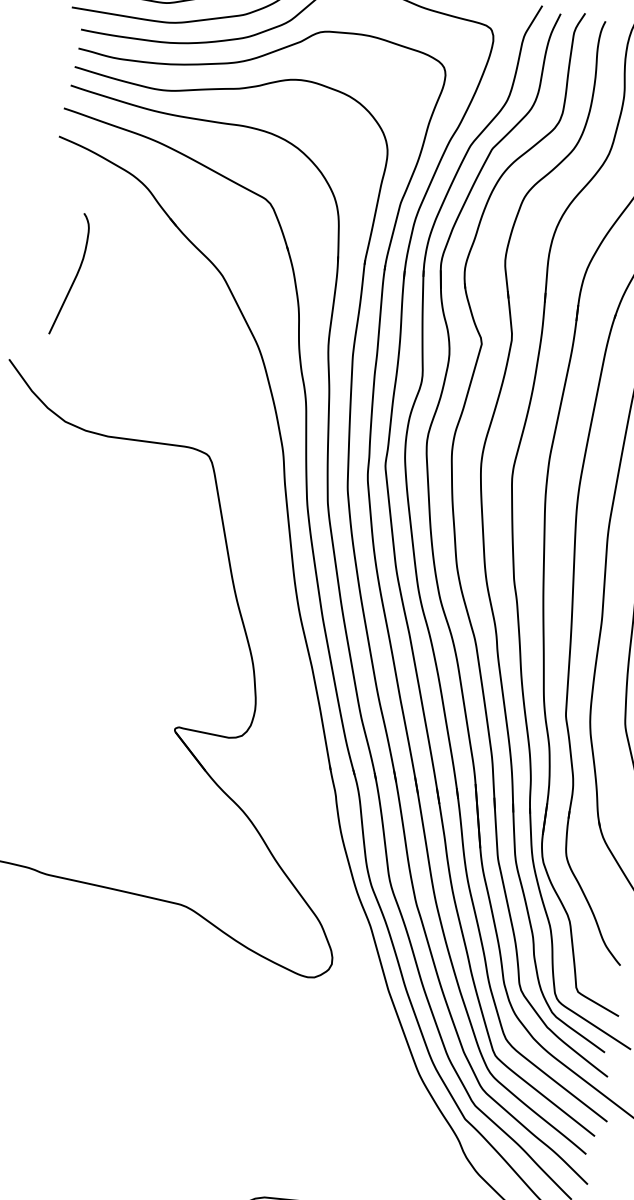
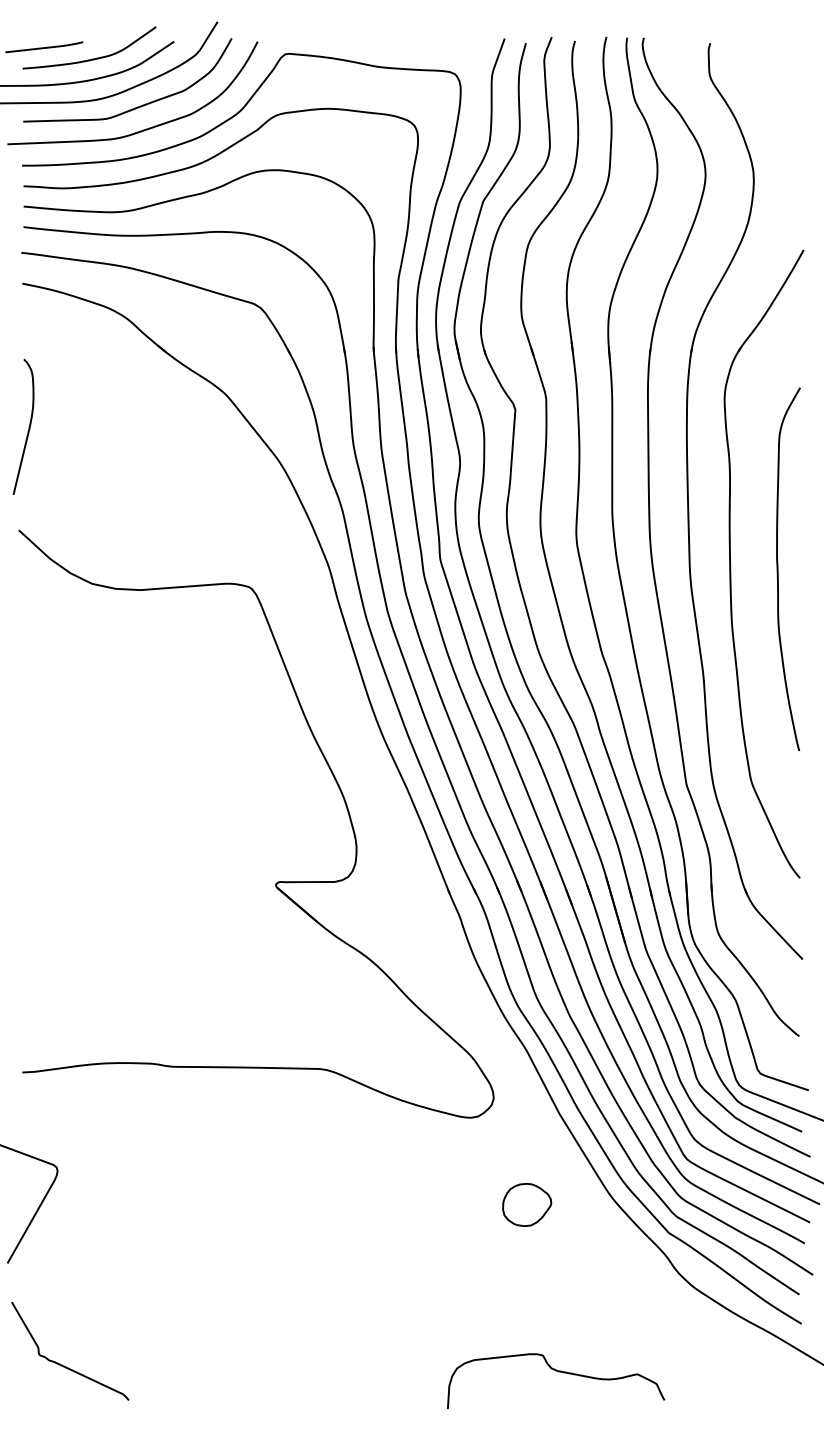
curve: (75, 275) -> (28, 427), moved
part: (342, 1066) -> (527, 1204), added

